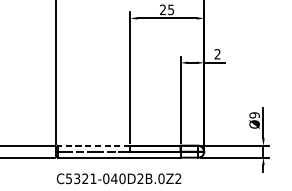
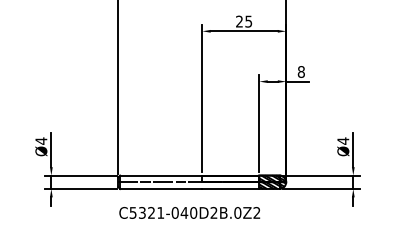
text: (216, 53) -> (300, 71), 2 -> 8
text: (254, 114) -> (343, 140), Ø9 -> Ø4
line: (93, 145) -> (160, 175), dashed -> solid
hatch: (192, 151) -> (272, 181), added

